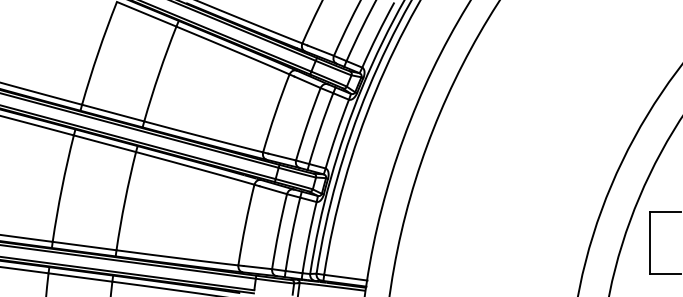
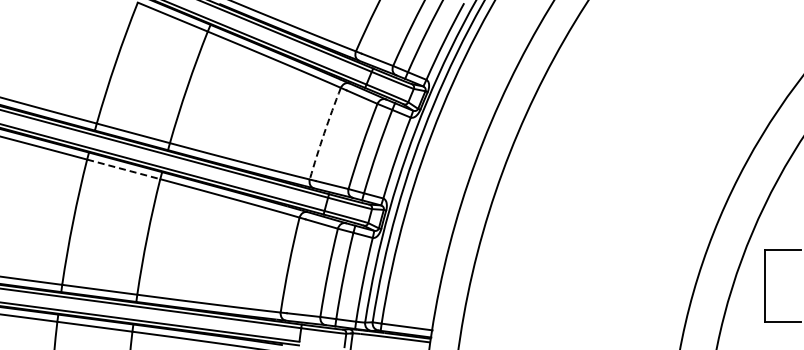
arc: (275, 113) -> (324, 133), solid -> dashed
line: (104, 143) -> (123, 169), solid -> dashed

